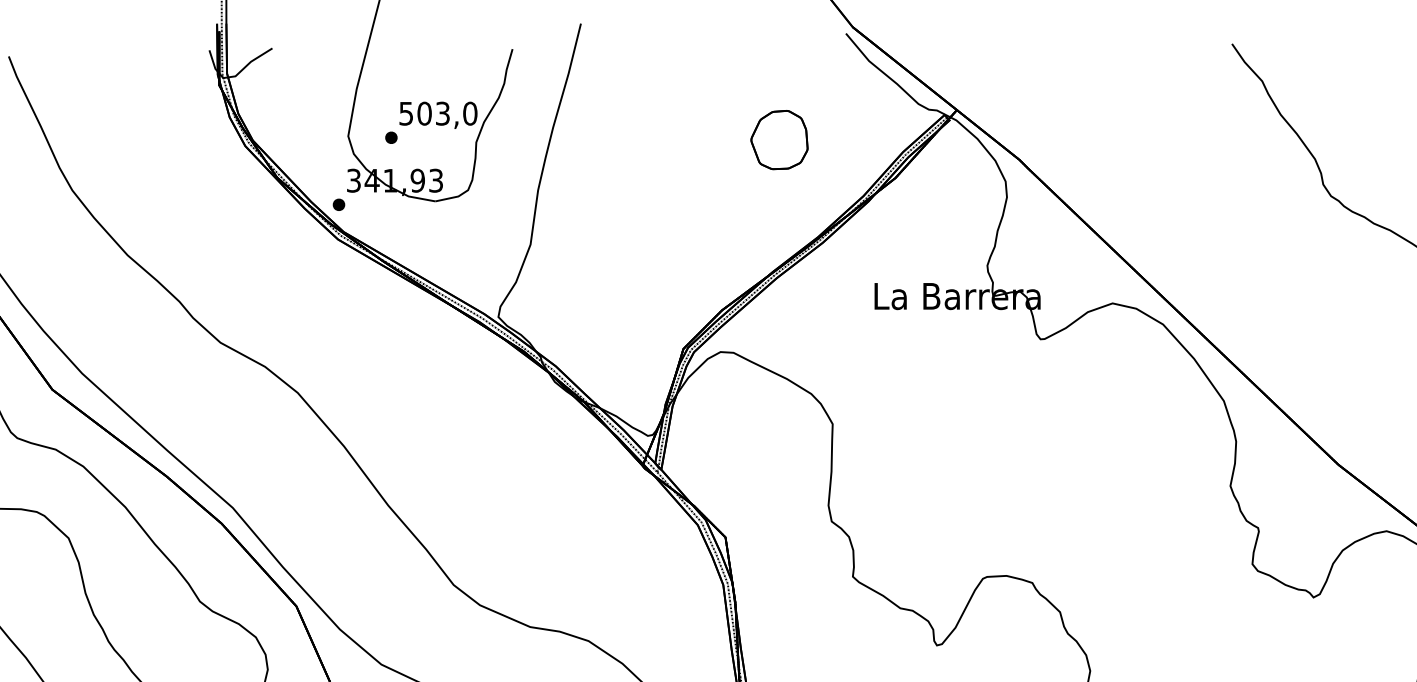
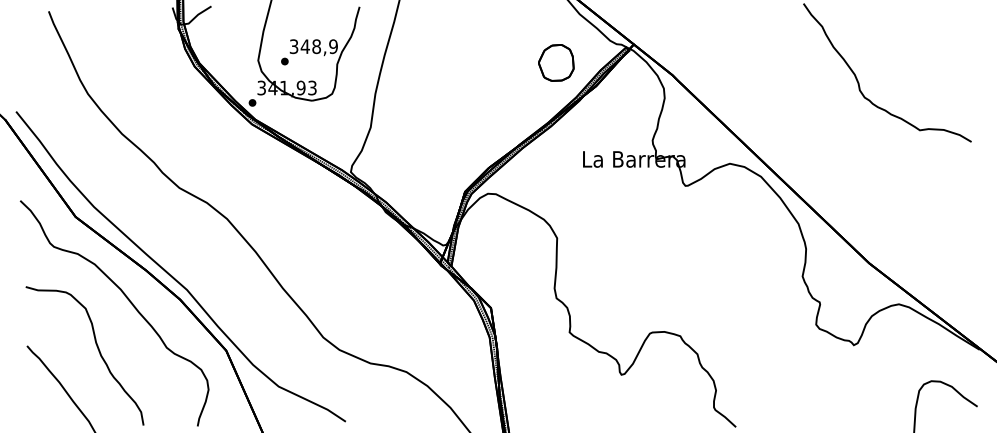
text: (437, 113) -> (313, 46), 503,0 -> 348,9
part: (779, 139) -> (556, 62), moved

